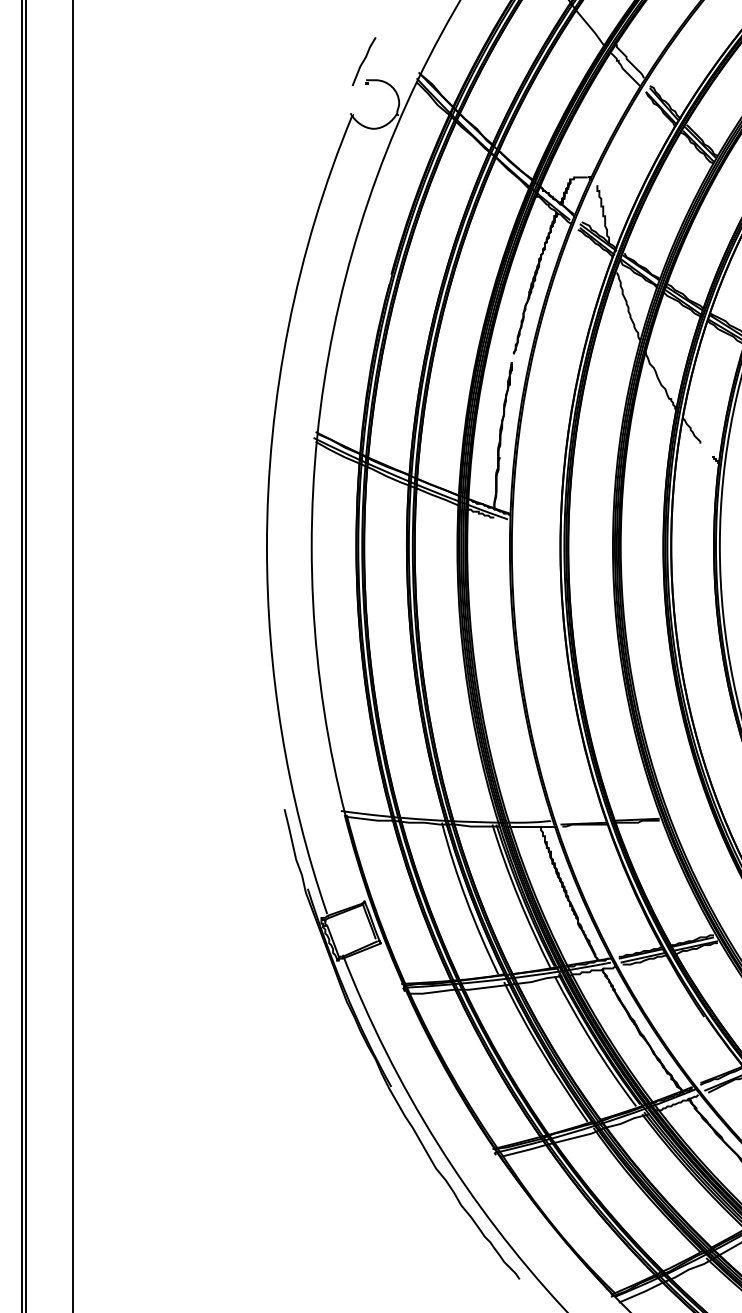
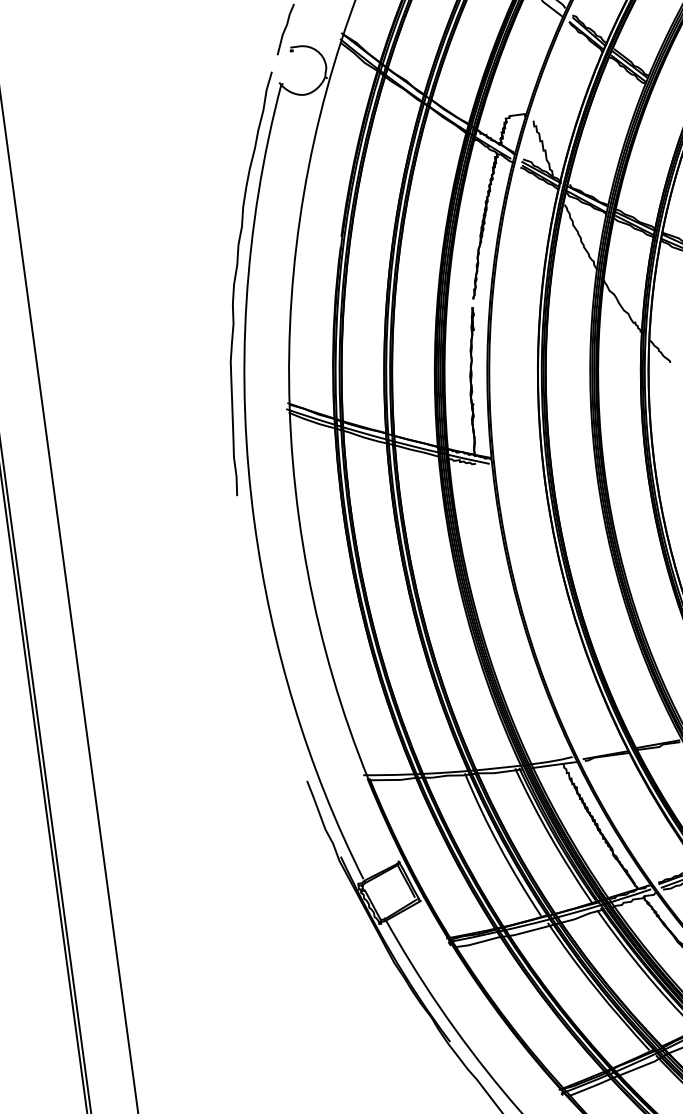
curve: (281, 302) -> (236, 279), added

